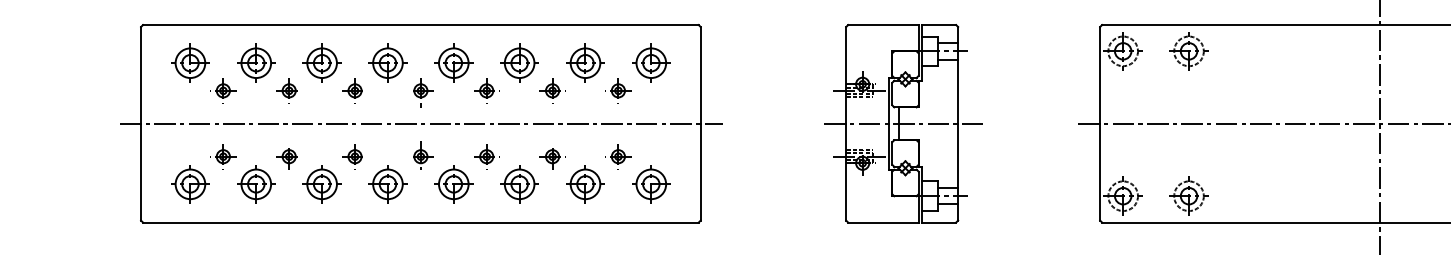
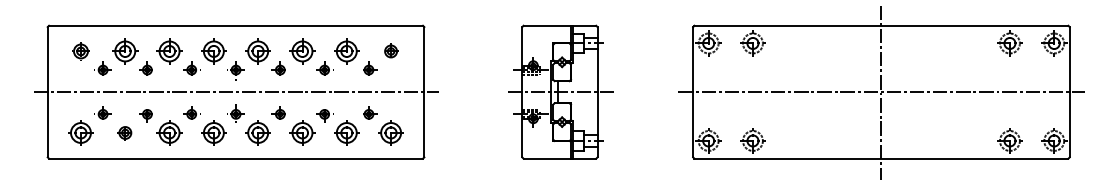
part: (189, 63) -> (80, 51), size x0.7
part: (650, 63) -> (390, 51), size x0.6
part: (256, 183) -> (125, 132), size x0.6

